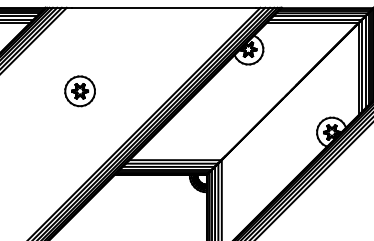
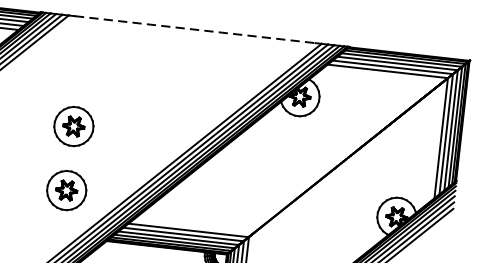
line: (164, 7) -> (196, 29), solid -> dashed
part: (79, 140) -> (65, 190), added

